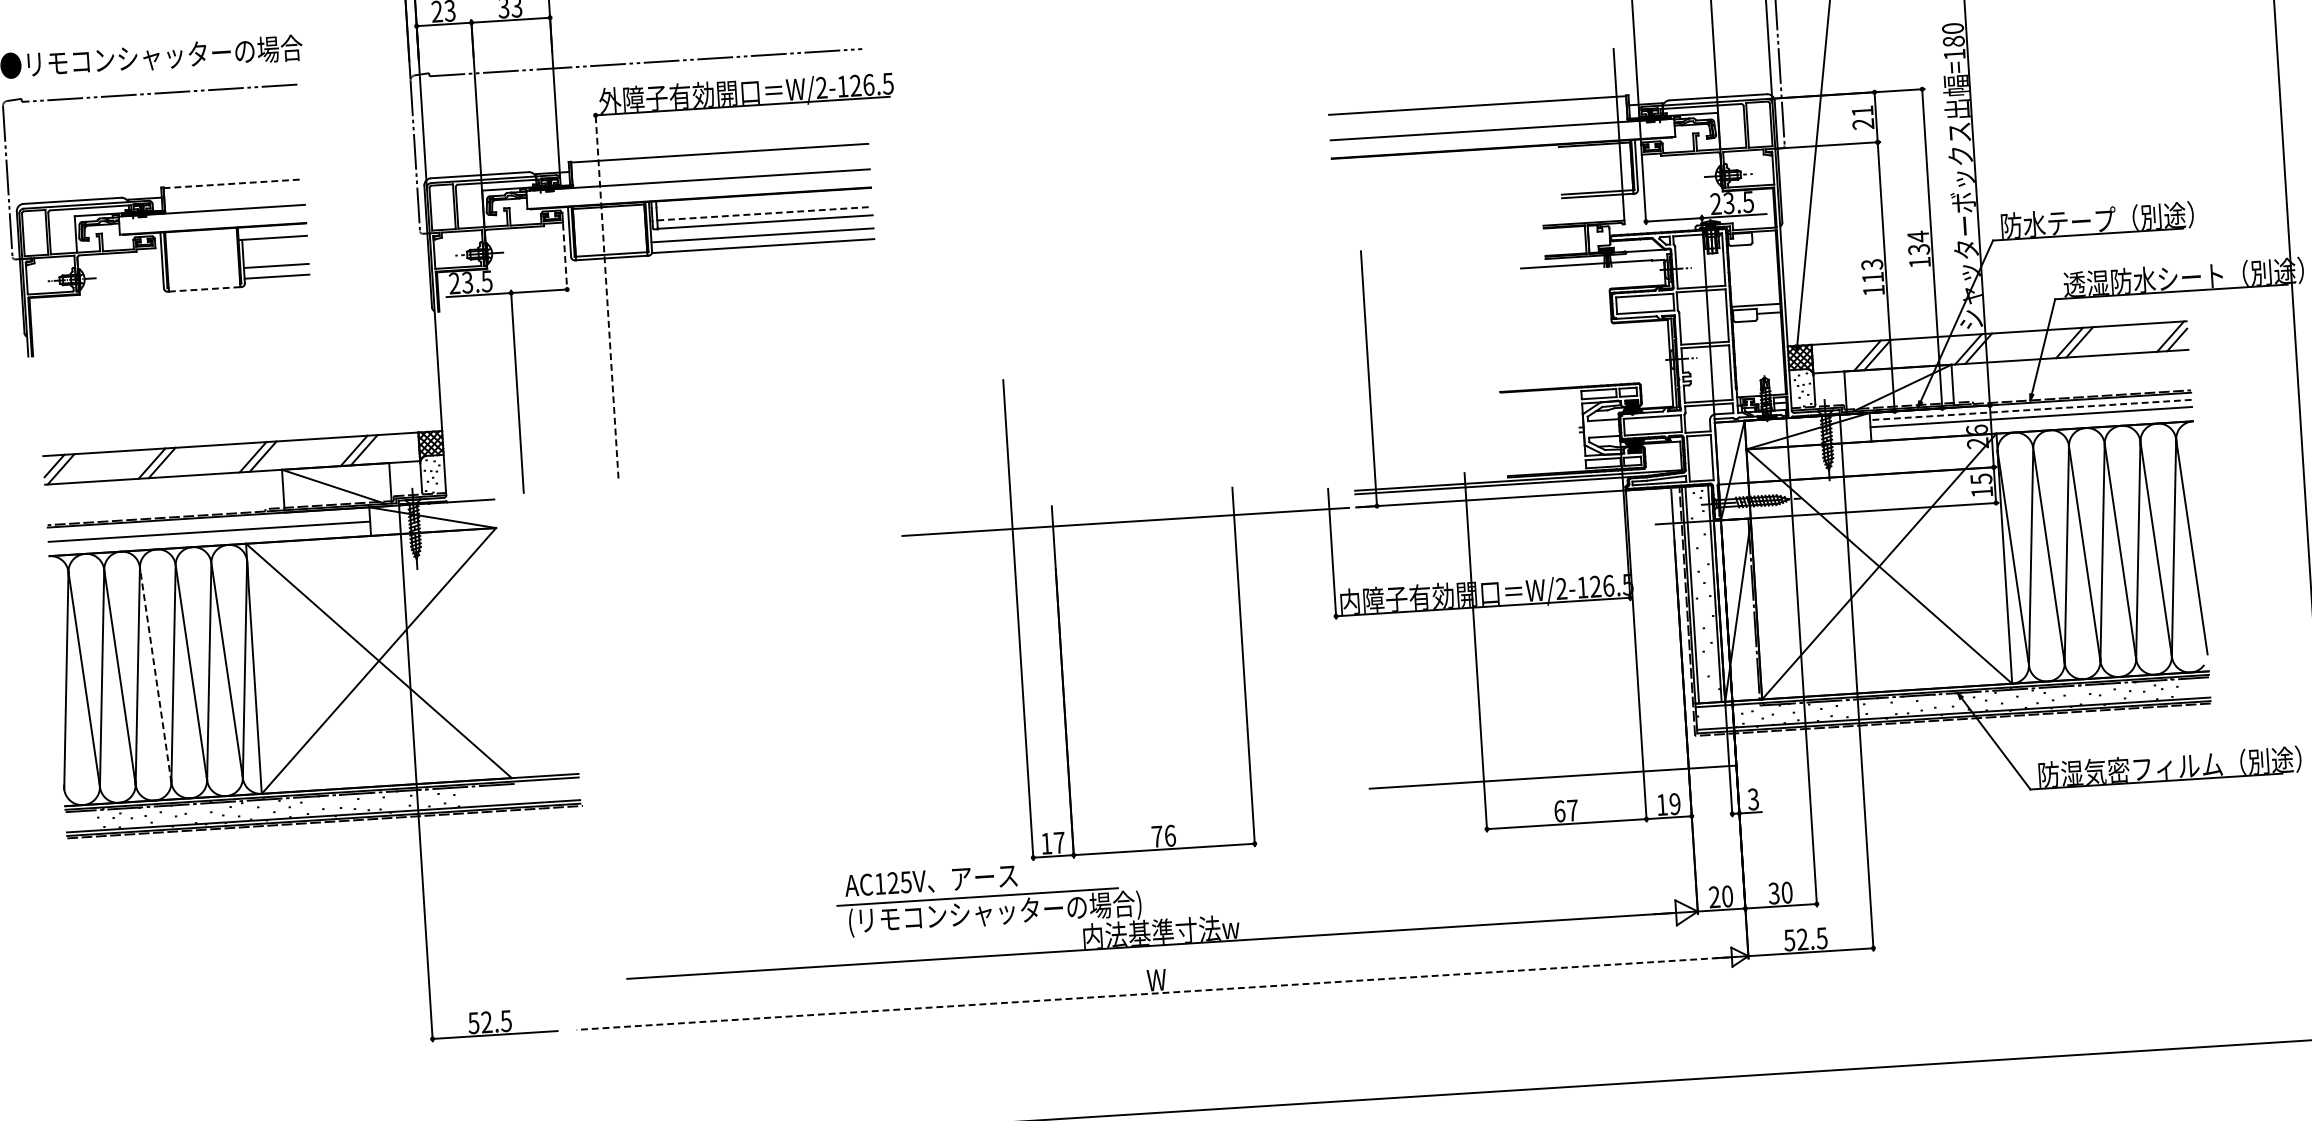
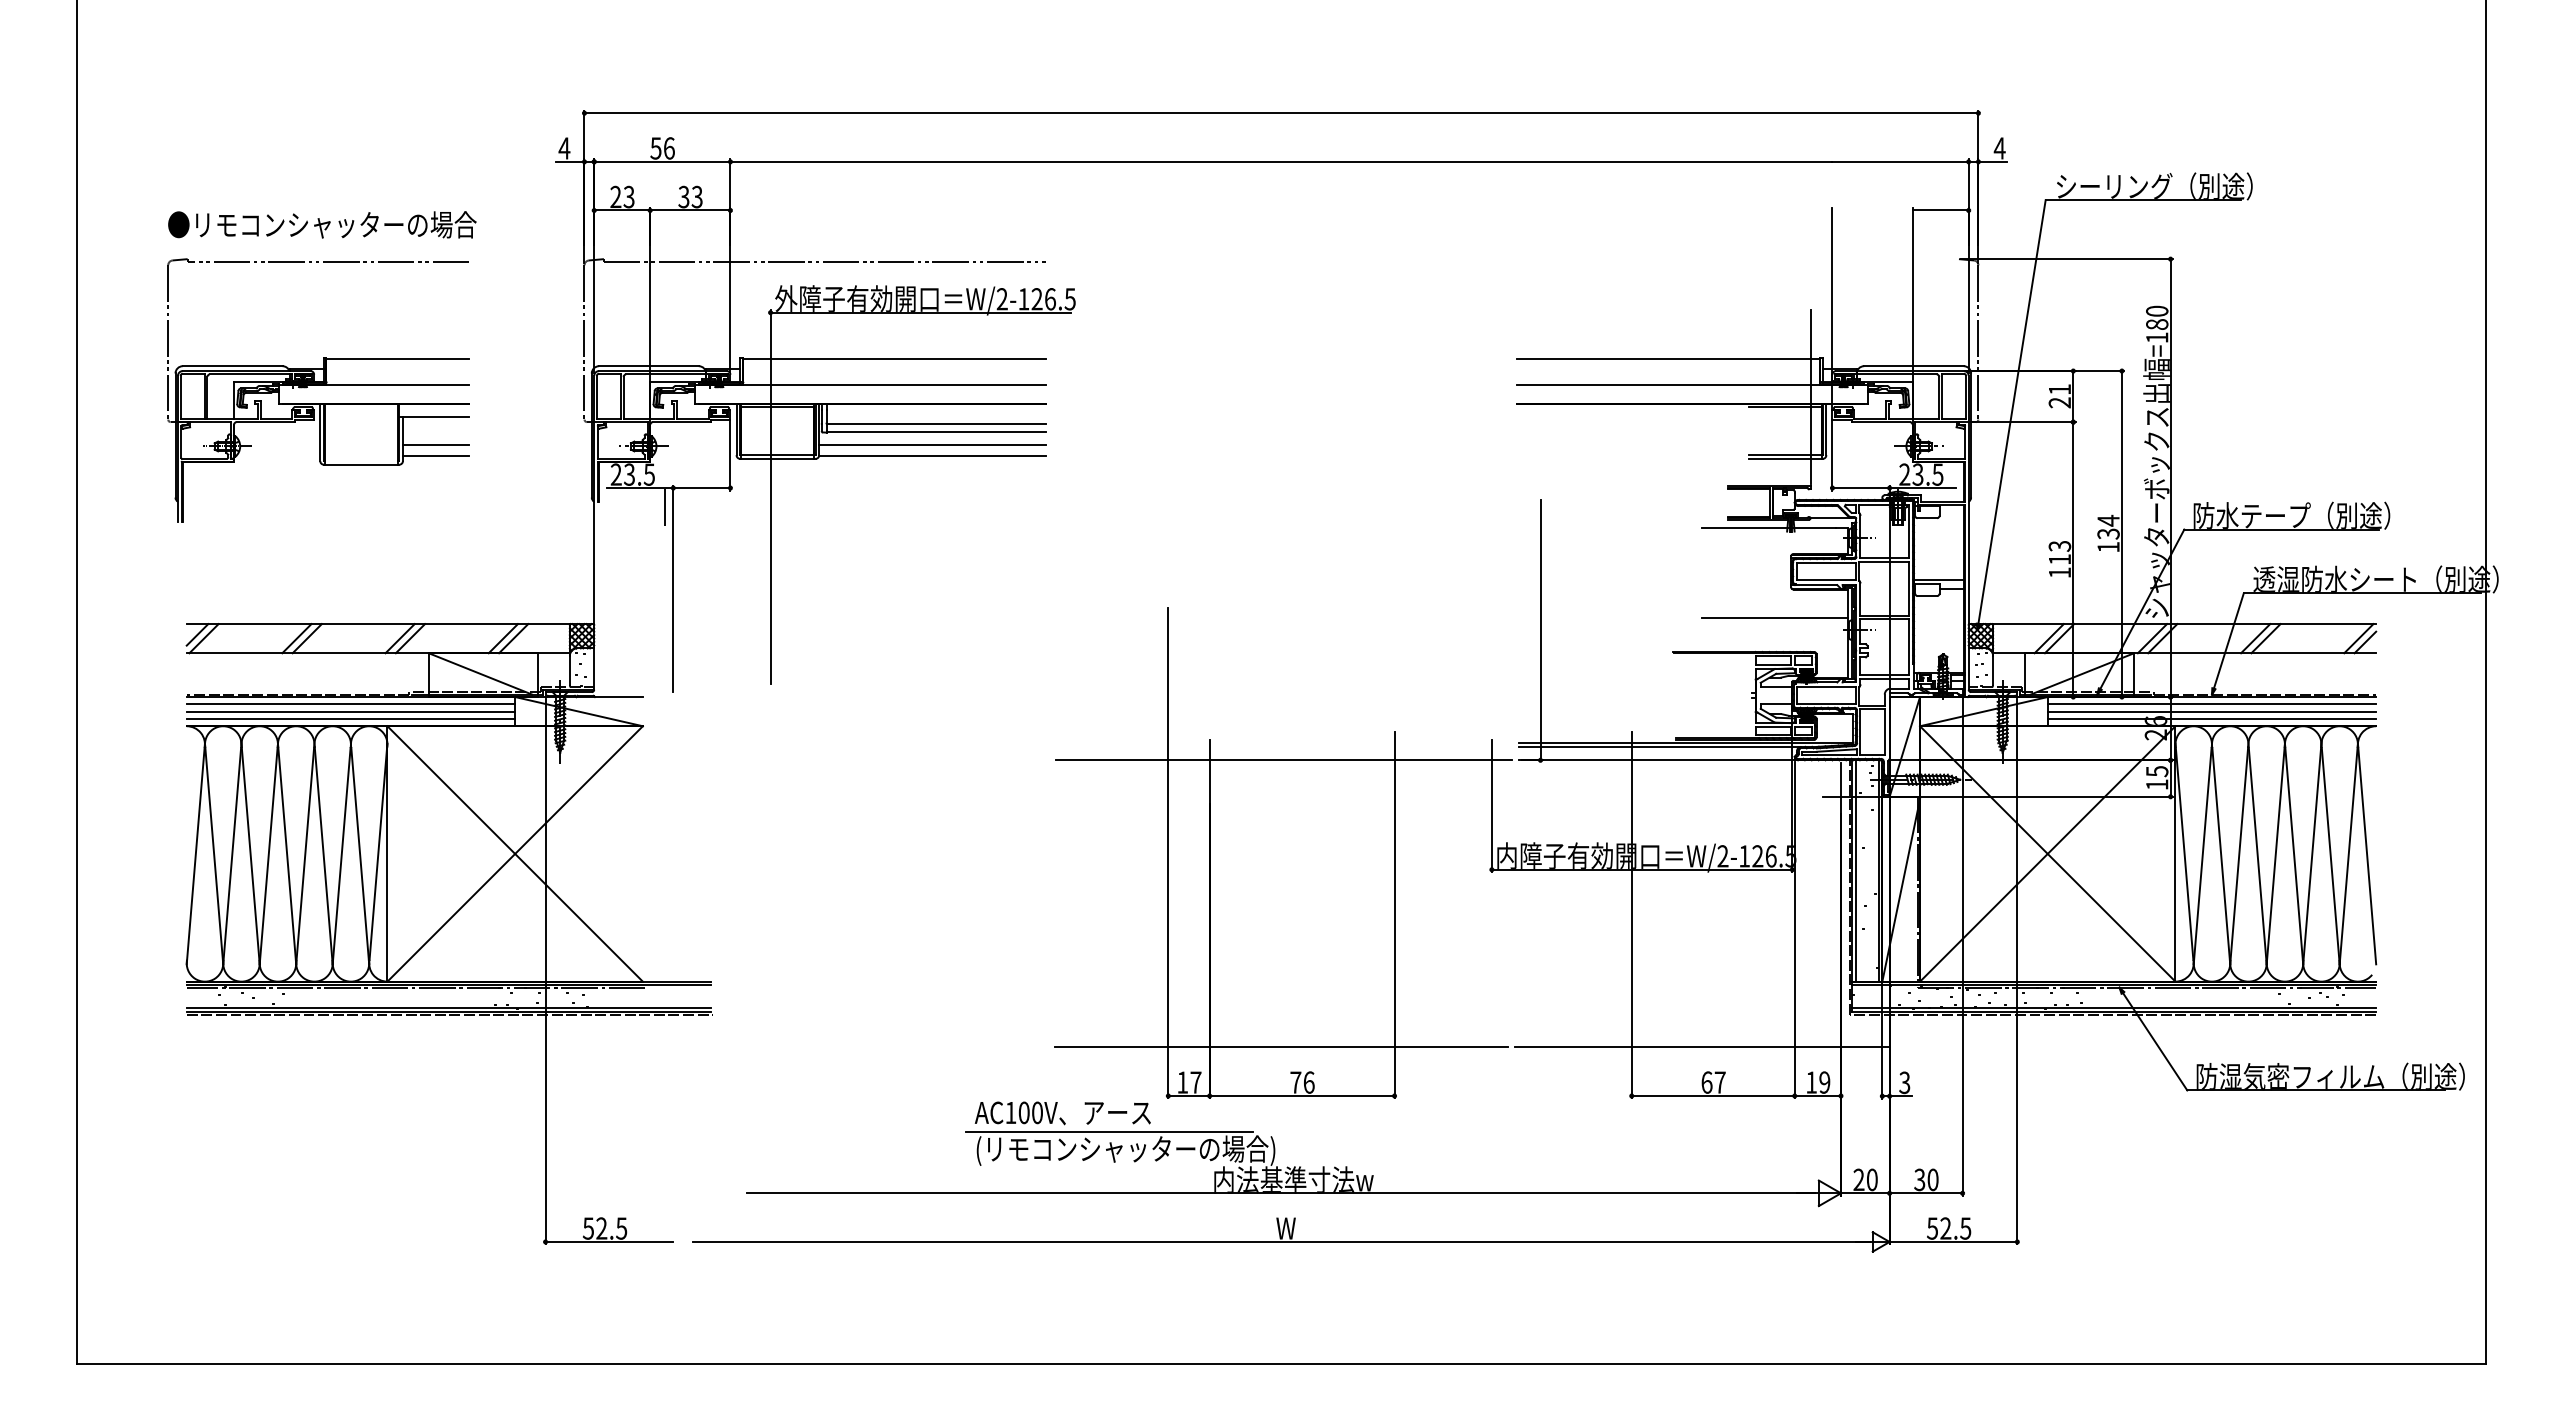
line: (234, 184) -> (398, 359), dashed -> solid
line: (764, 213) -> (936, 423), dashed -> solid
line: (565, 257) -> (730, 455), dashed -> solid
line: (204, 289) -> (361, 464), dashed -> solid
line: (606, 295) -> (770, 496), dashed -> solid
line: (503, 312) -> (664, 507), added
line: (1598, 352) -> (1775, 618), added
line: (2030, 410) -> (2211, 704), dashed -> solid
line: (2031, 423) -> (2211, 718), added
line: (208, 524) -> (350, 704), added
line: (209, 538) -> (350, 718), added
line: (156, 674) -> (287, 853), dashed -> solid
line: (1141, 803) -> (1281, 1047), added
text: (899, 882) -> (1030, 1112), AC125V -> AC100V
line: (1153, 993) -> (1281, 1241), dashed -> solid

